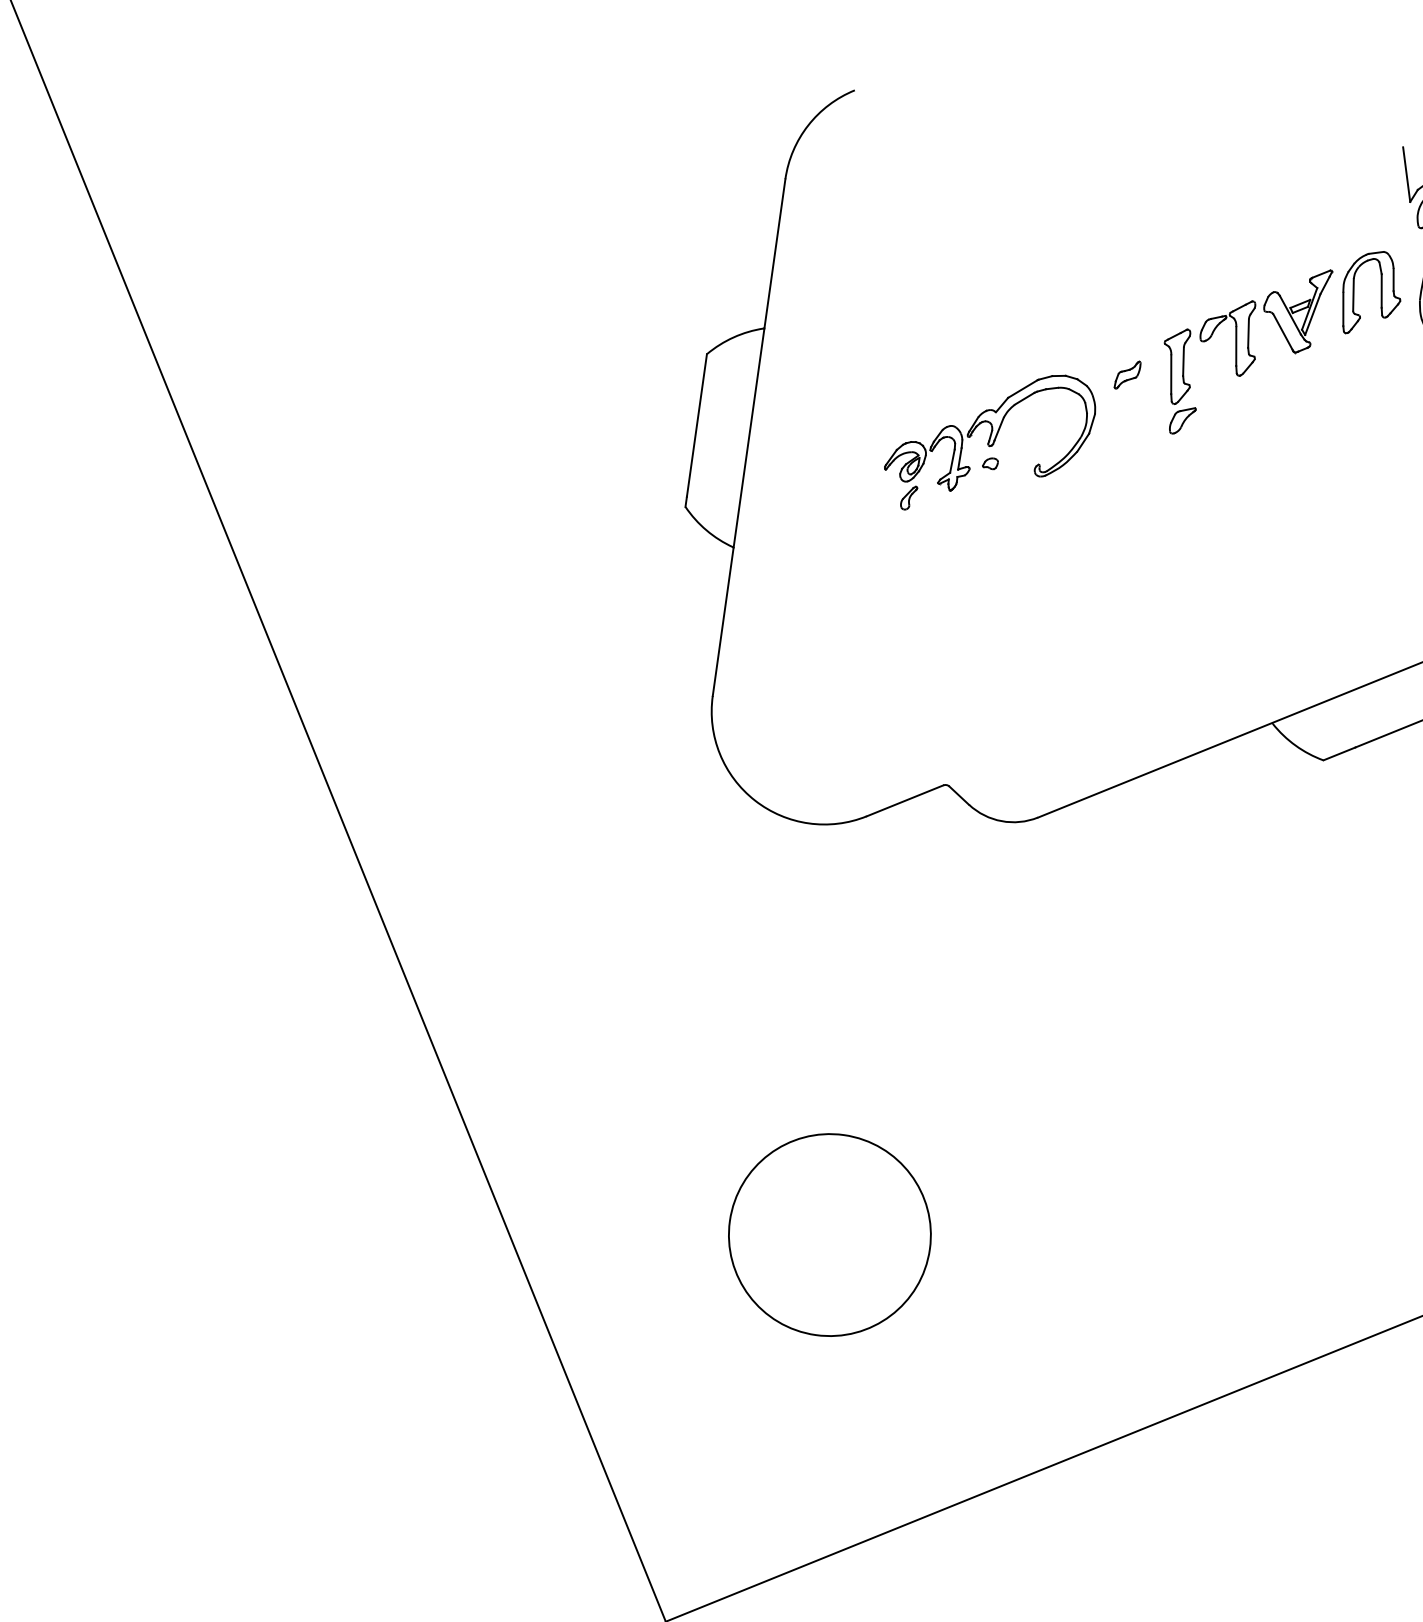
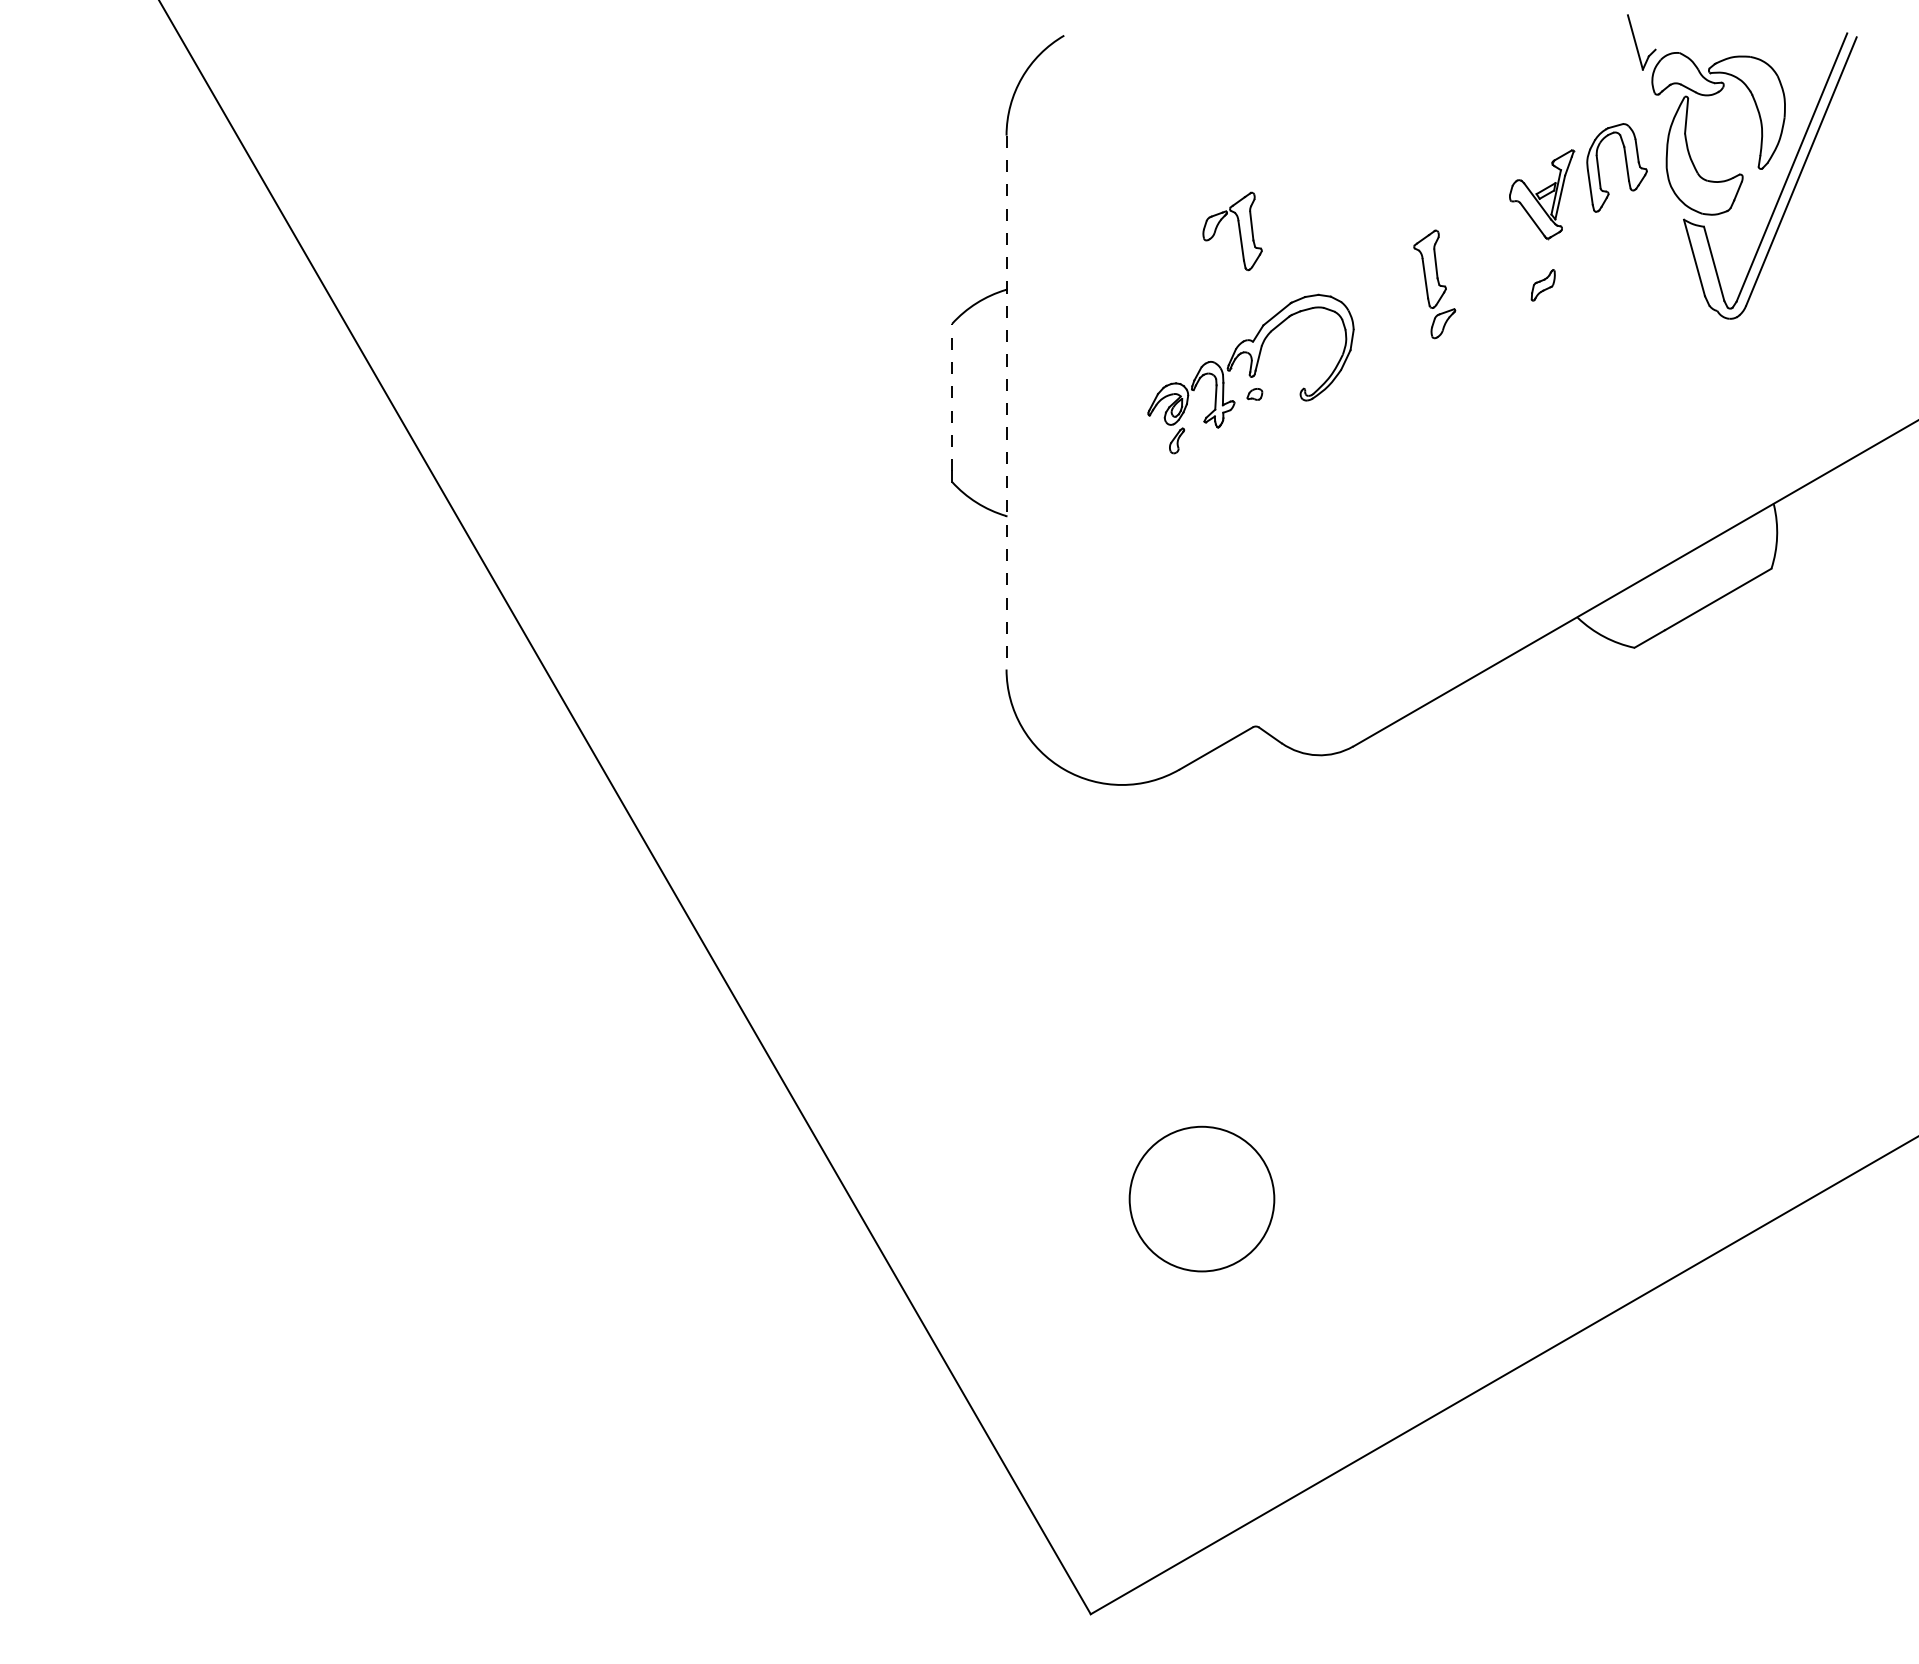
part: (1235, 336) -> (1238, 230), moved
part: (1126, 375) -> (1542, 285), moved
line: (696, 425) -> (951, 397), solid -> dashed
line: (749, 437) -> (1006, 402), solid -> dashed
circle: (829, 1234) -> (1201, 1198), size x0.7

